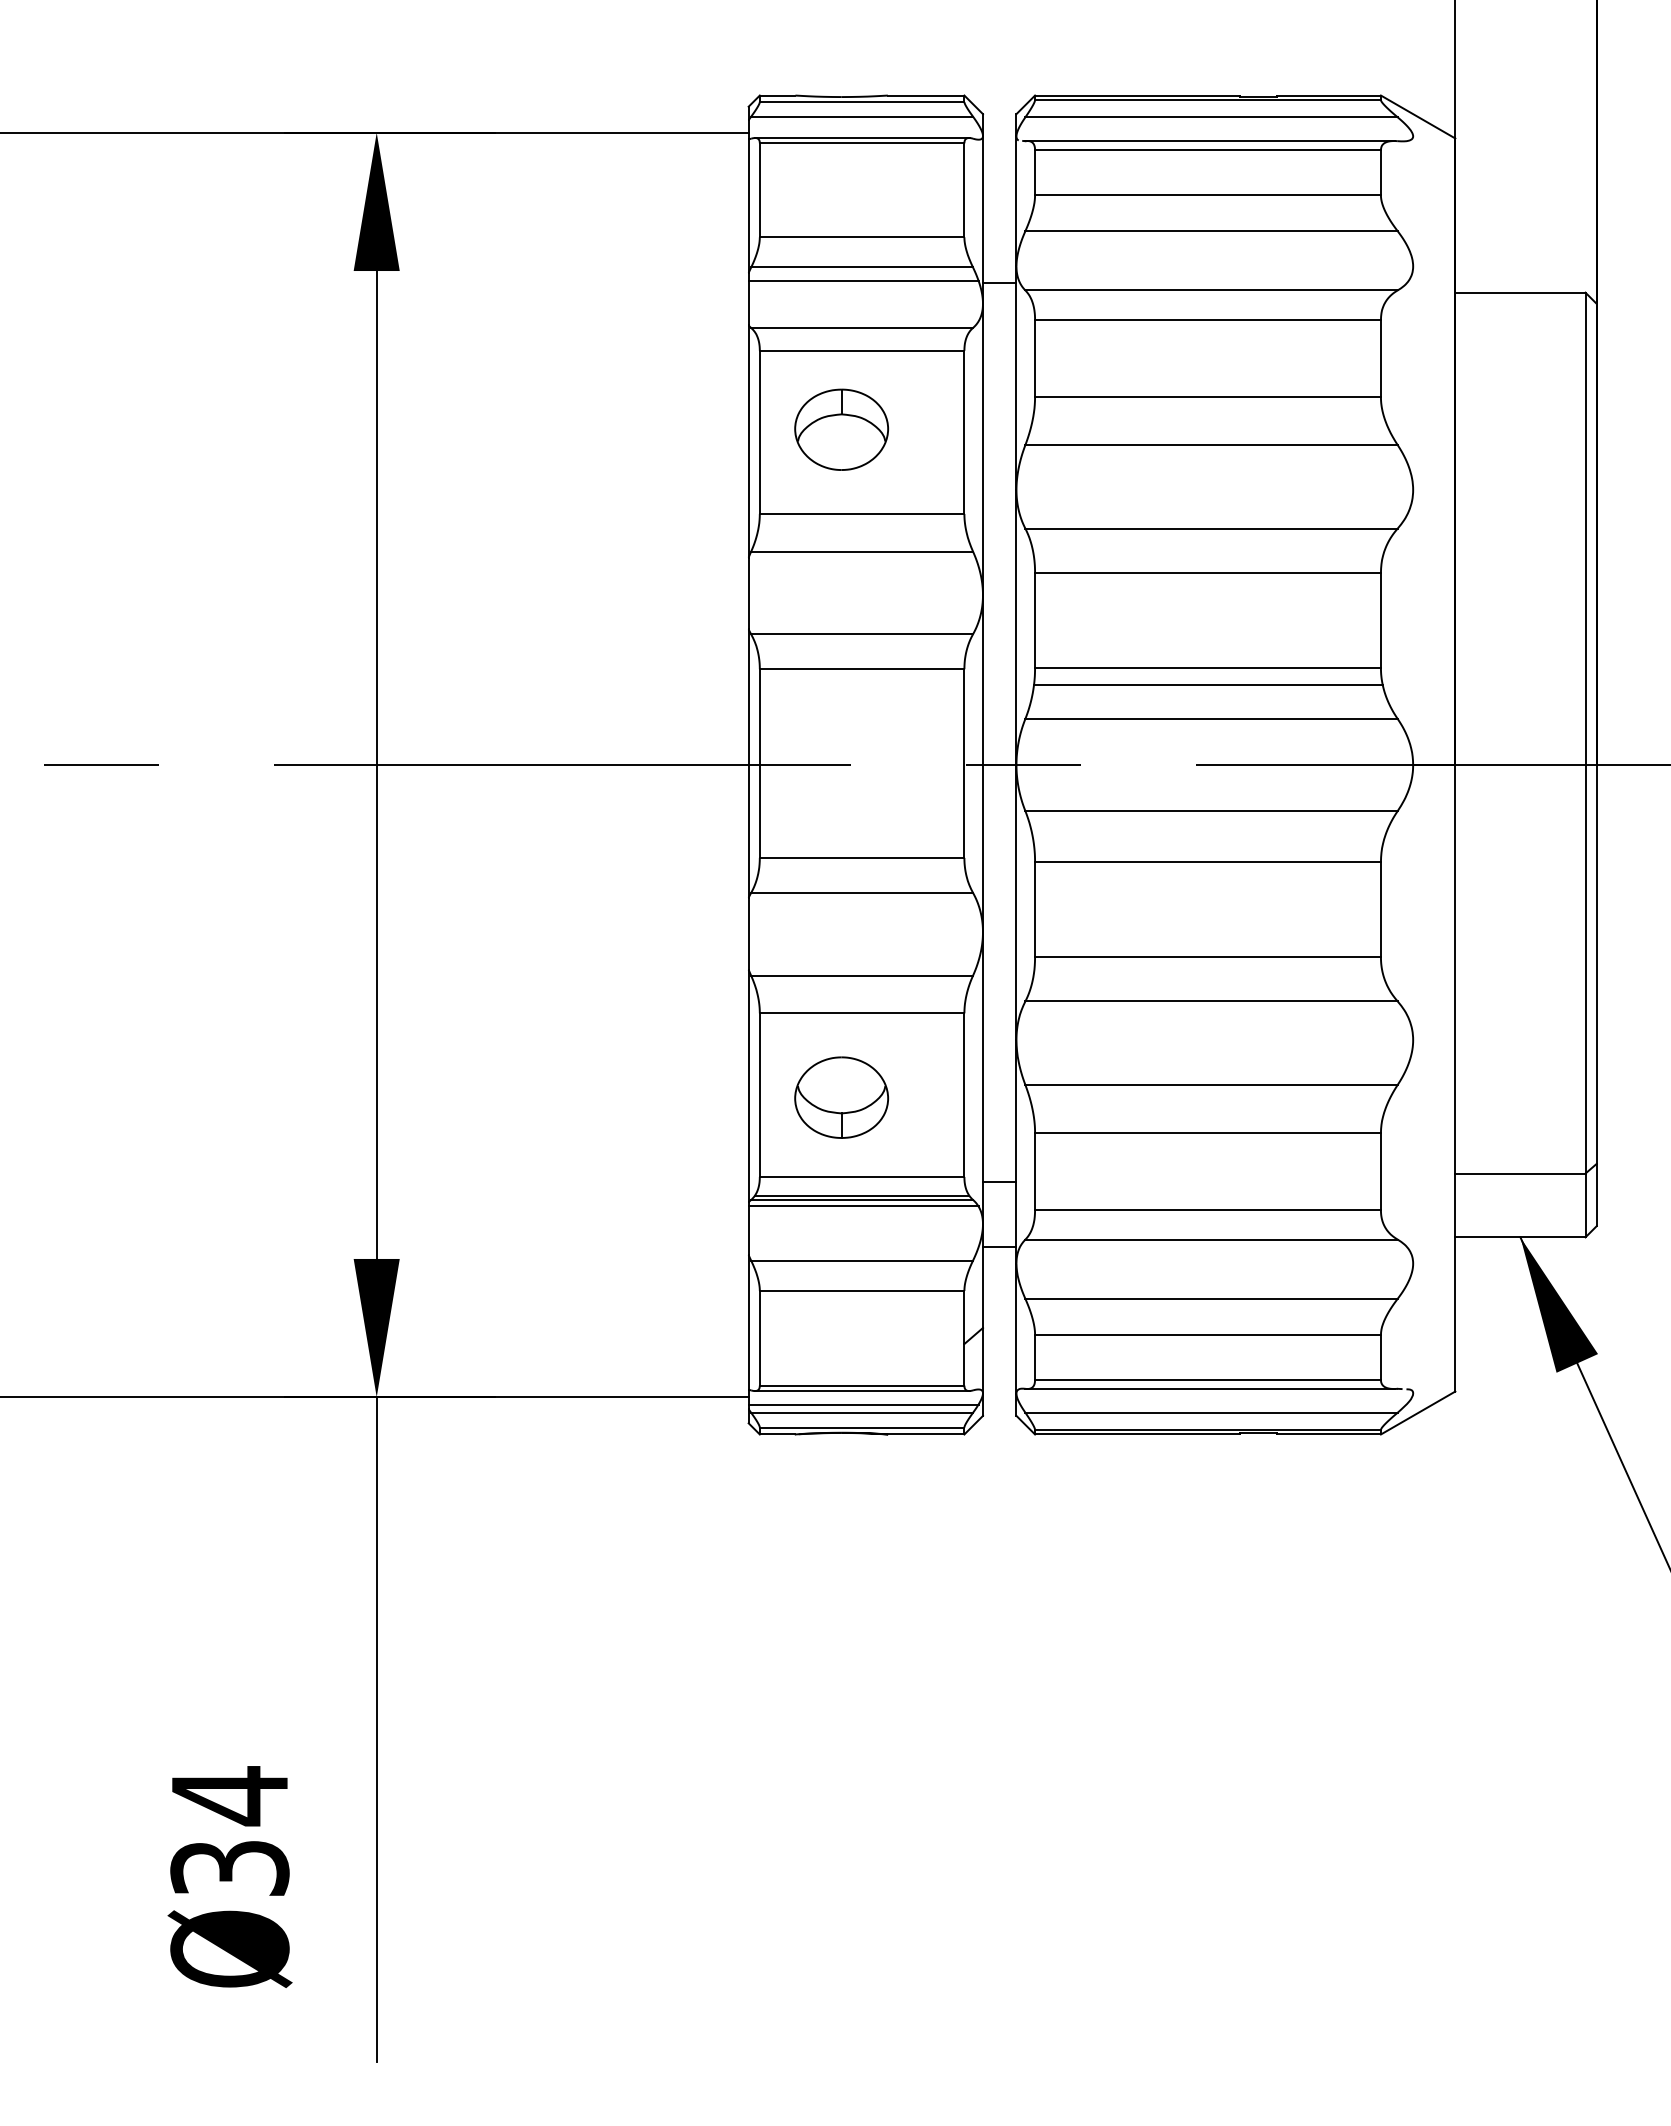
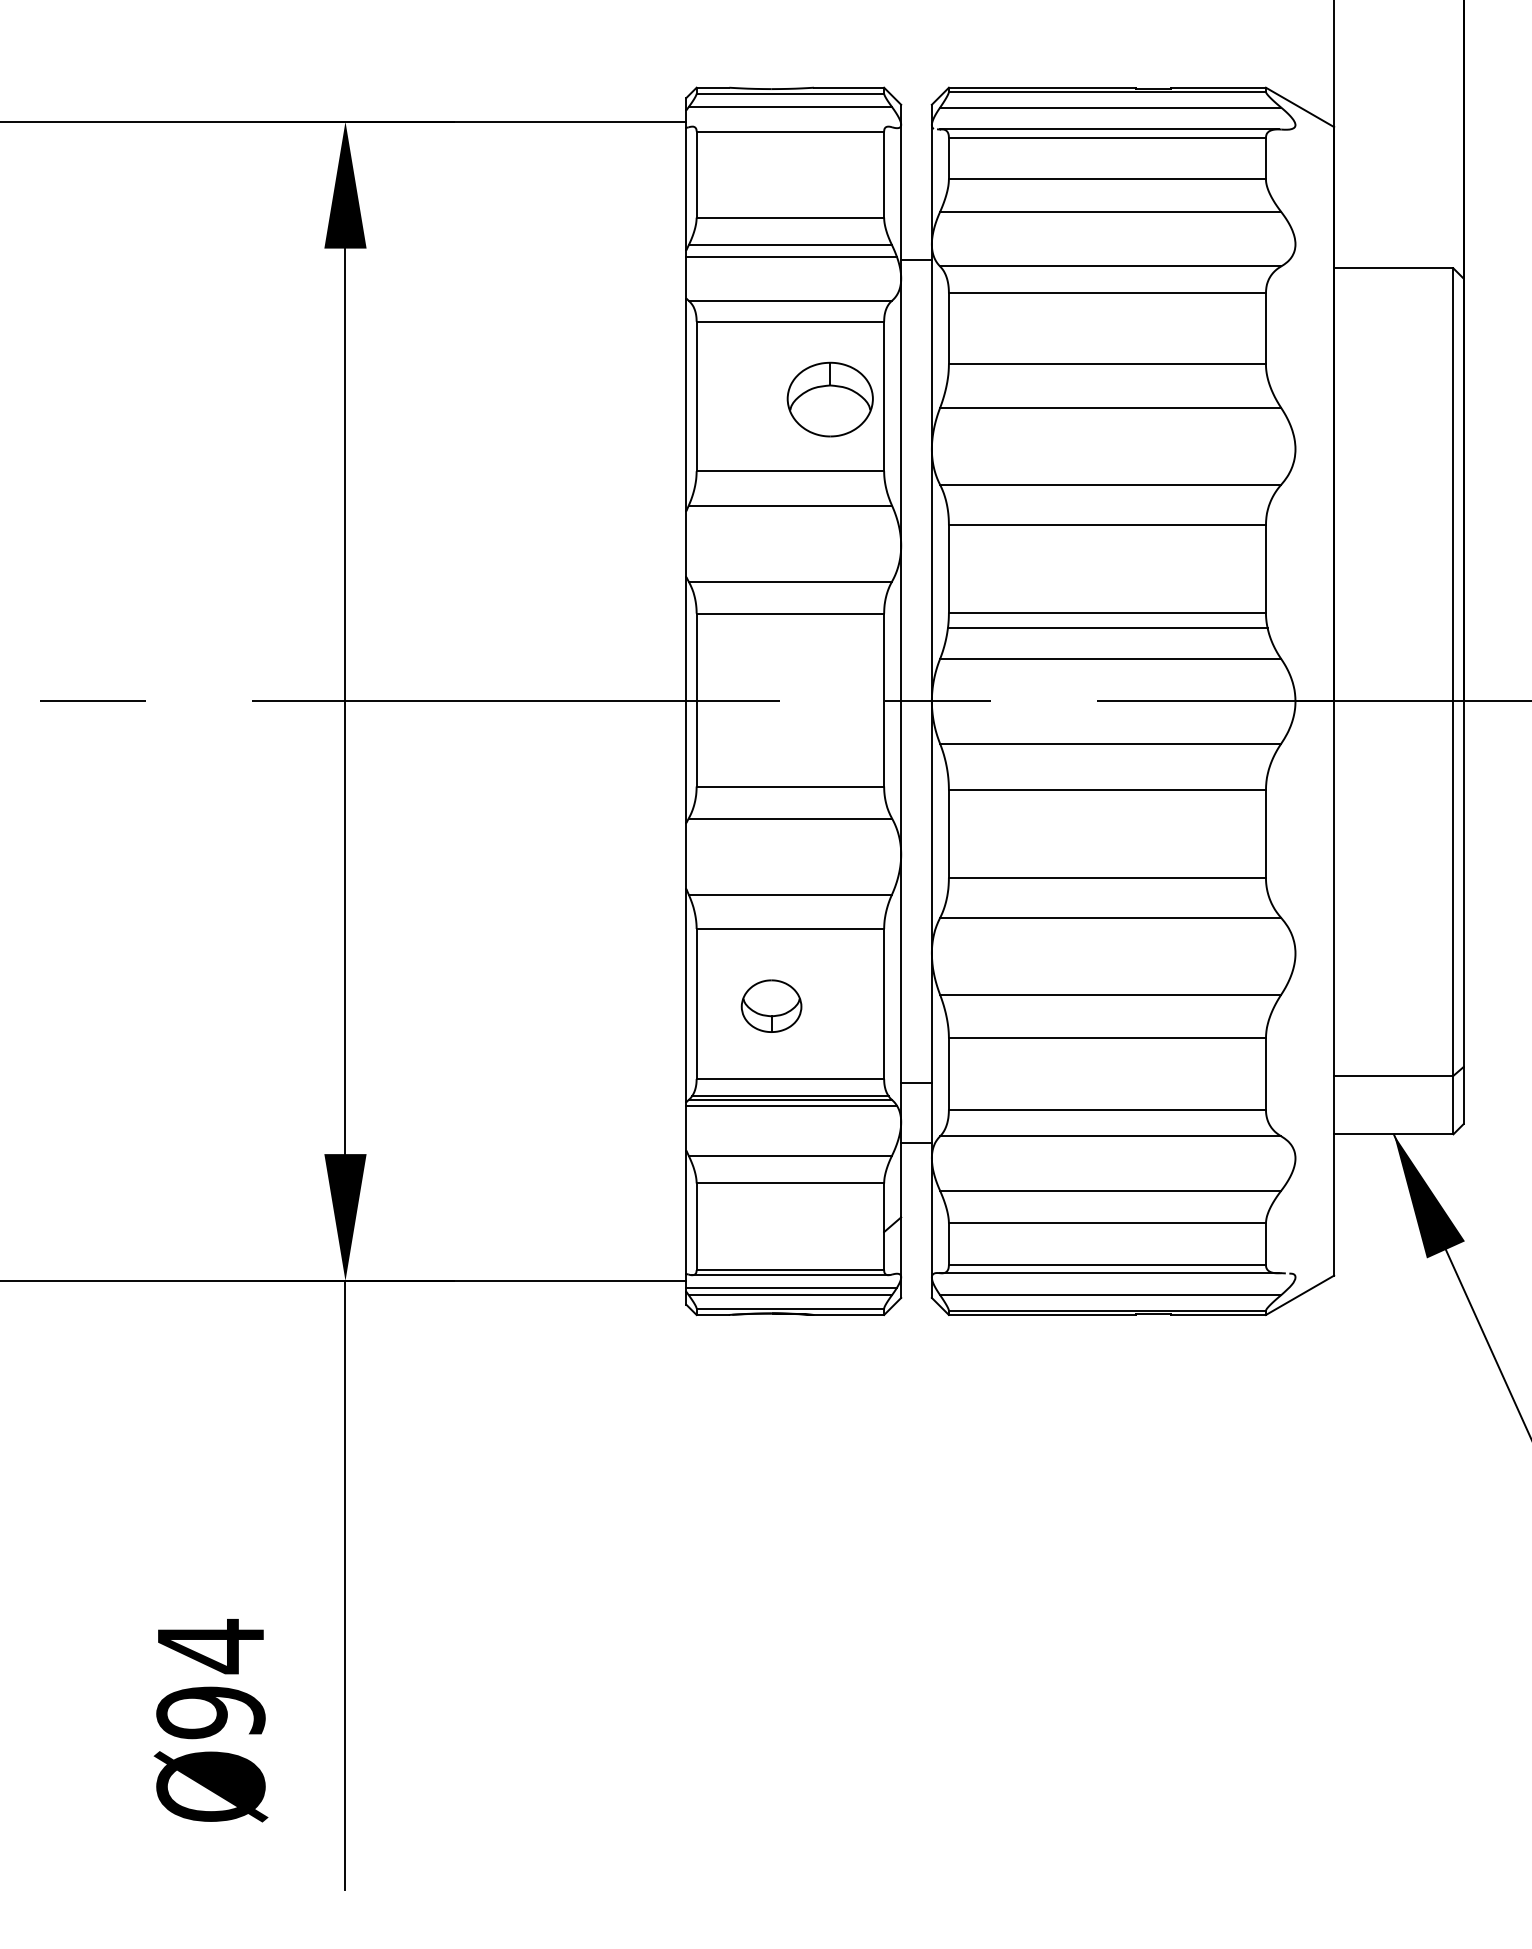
line: (861, 138) -> (789, 127), removed
part: (841, 429) -> (830, 399), moved
part: (841, 1097) -> (771, 1006), size x0.7
text: (229, 1868) -> (210, 1712), Ø34 -> Ø94

